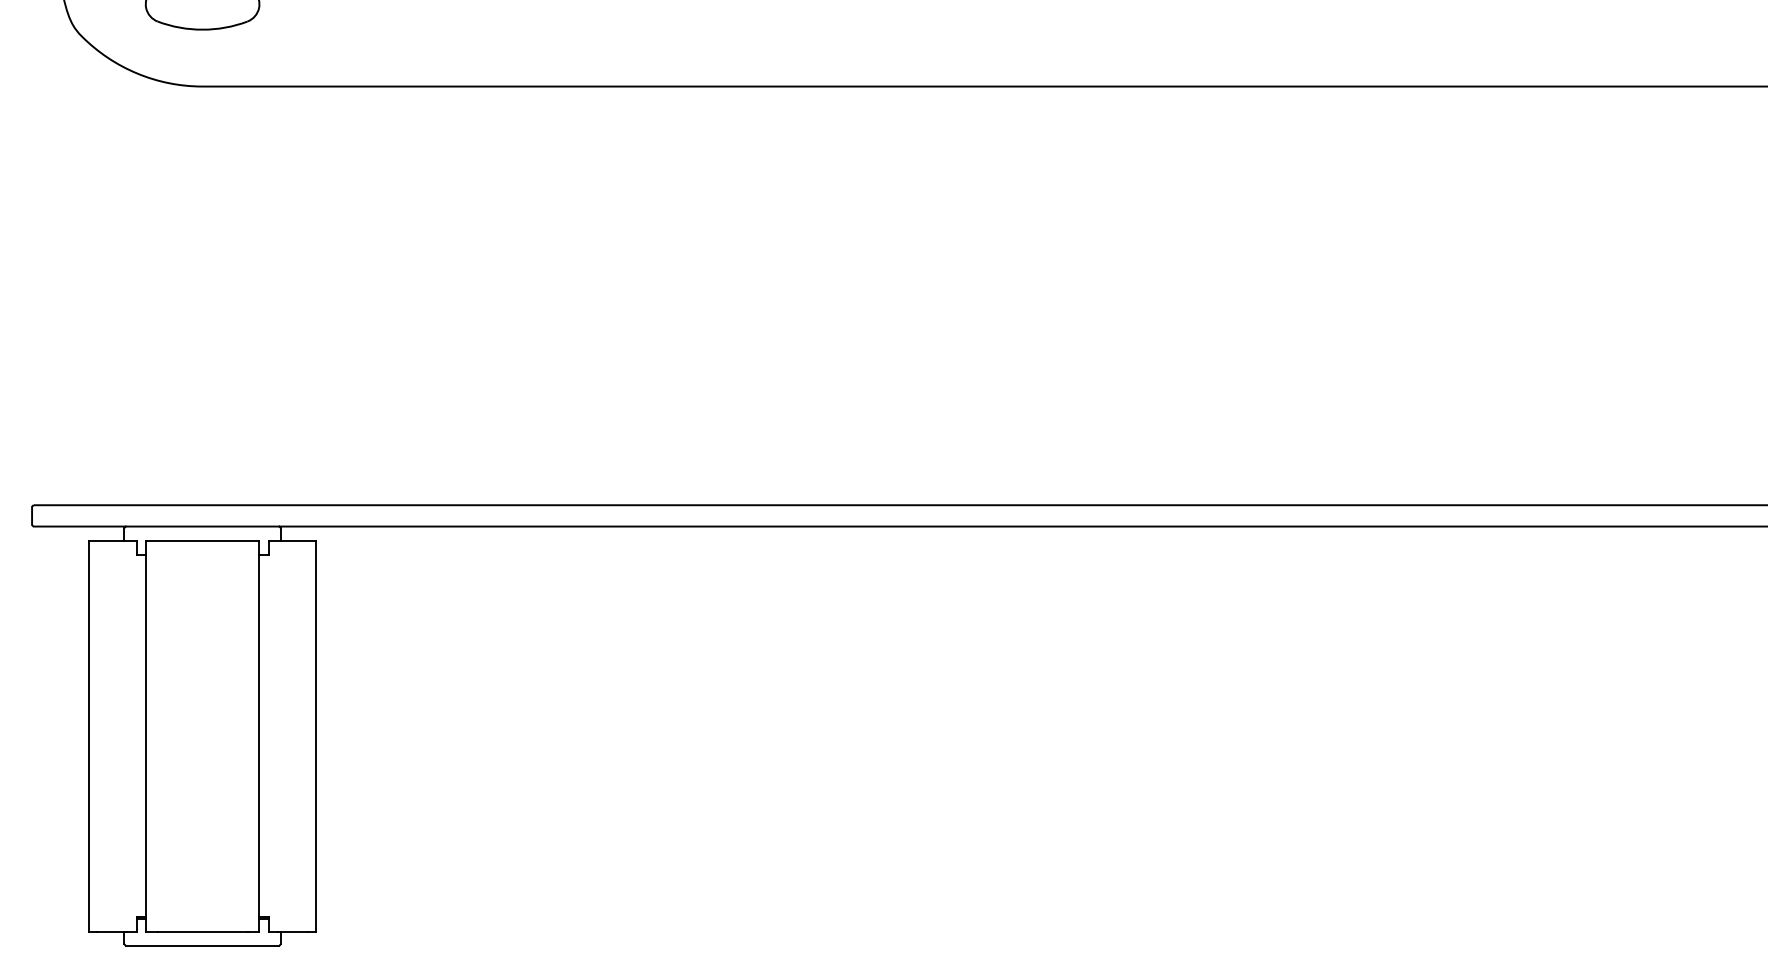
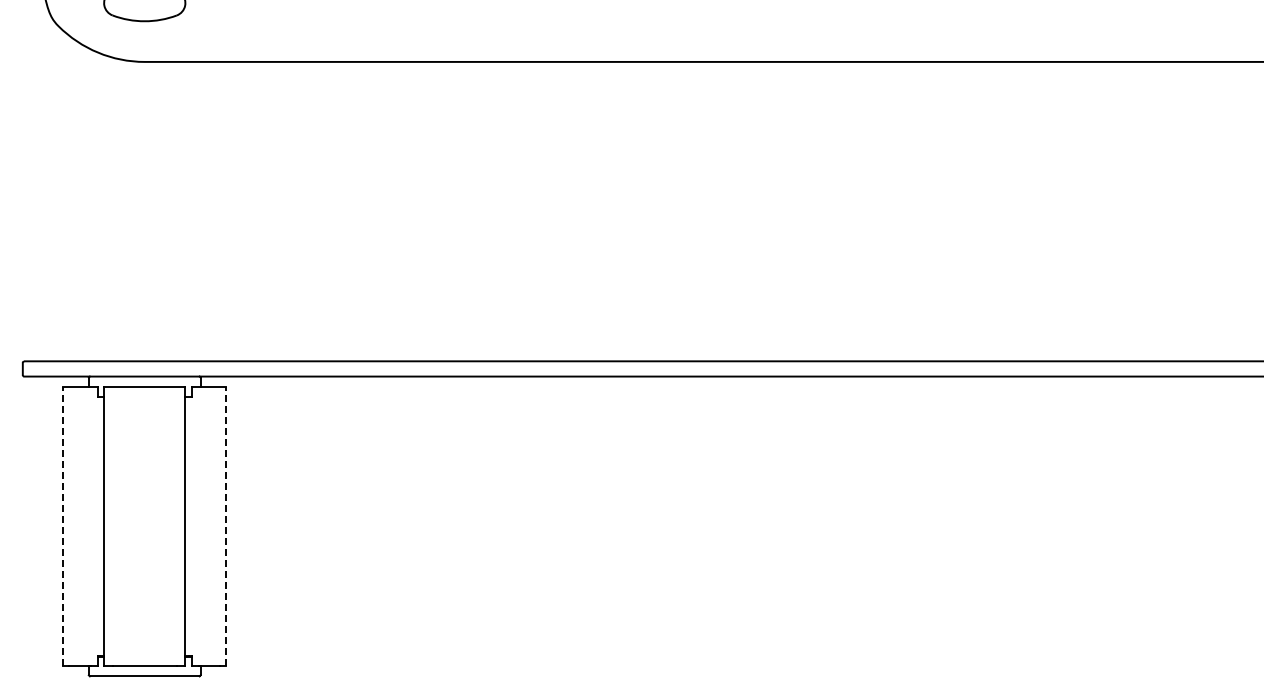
line: (88, 736) -> (63, 526), solid -> dashed
line: (316, 736) -> (226, 526), solid -> dashed

